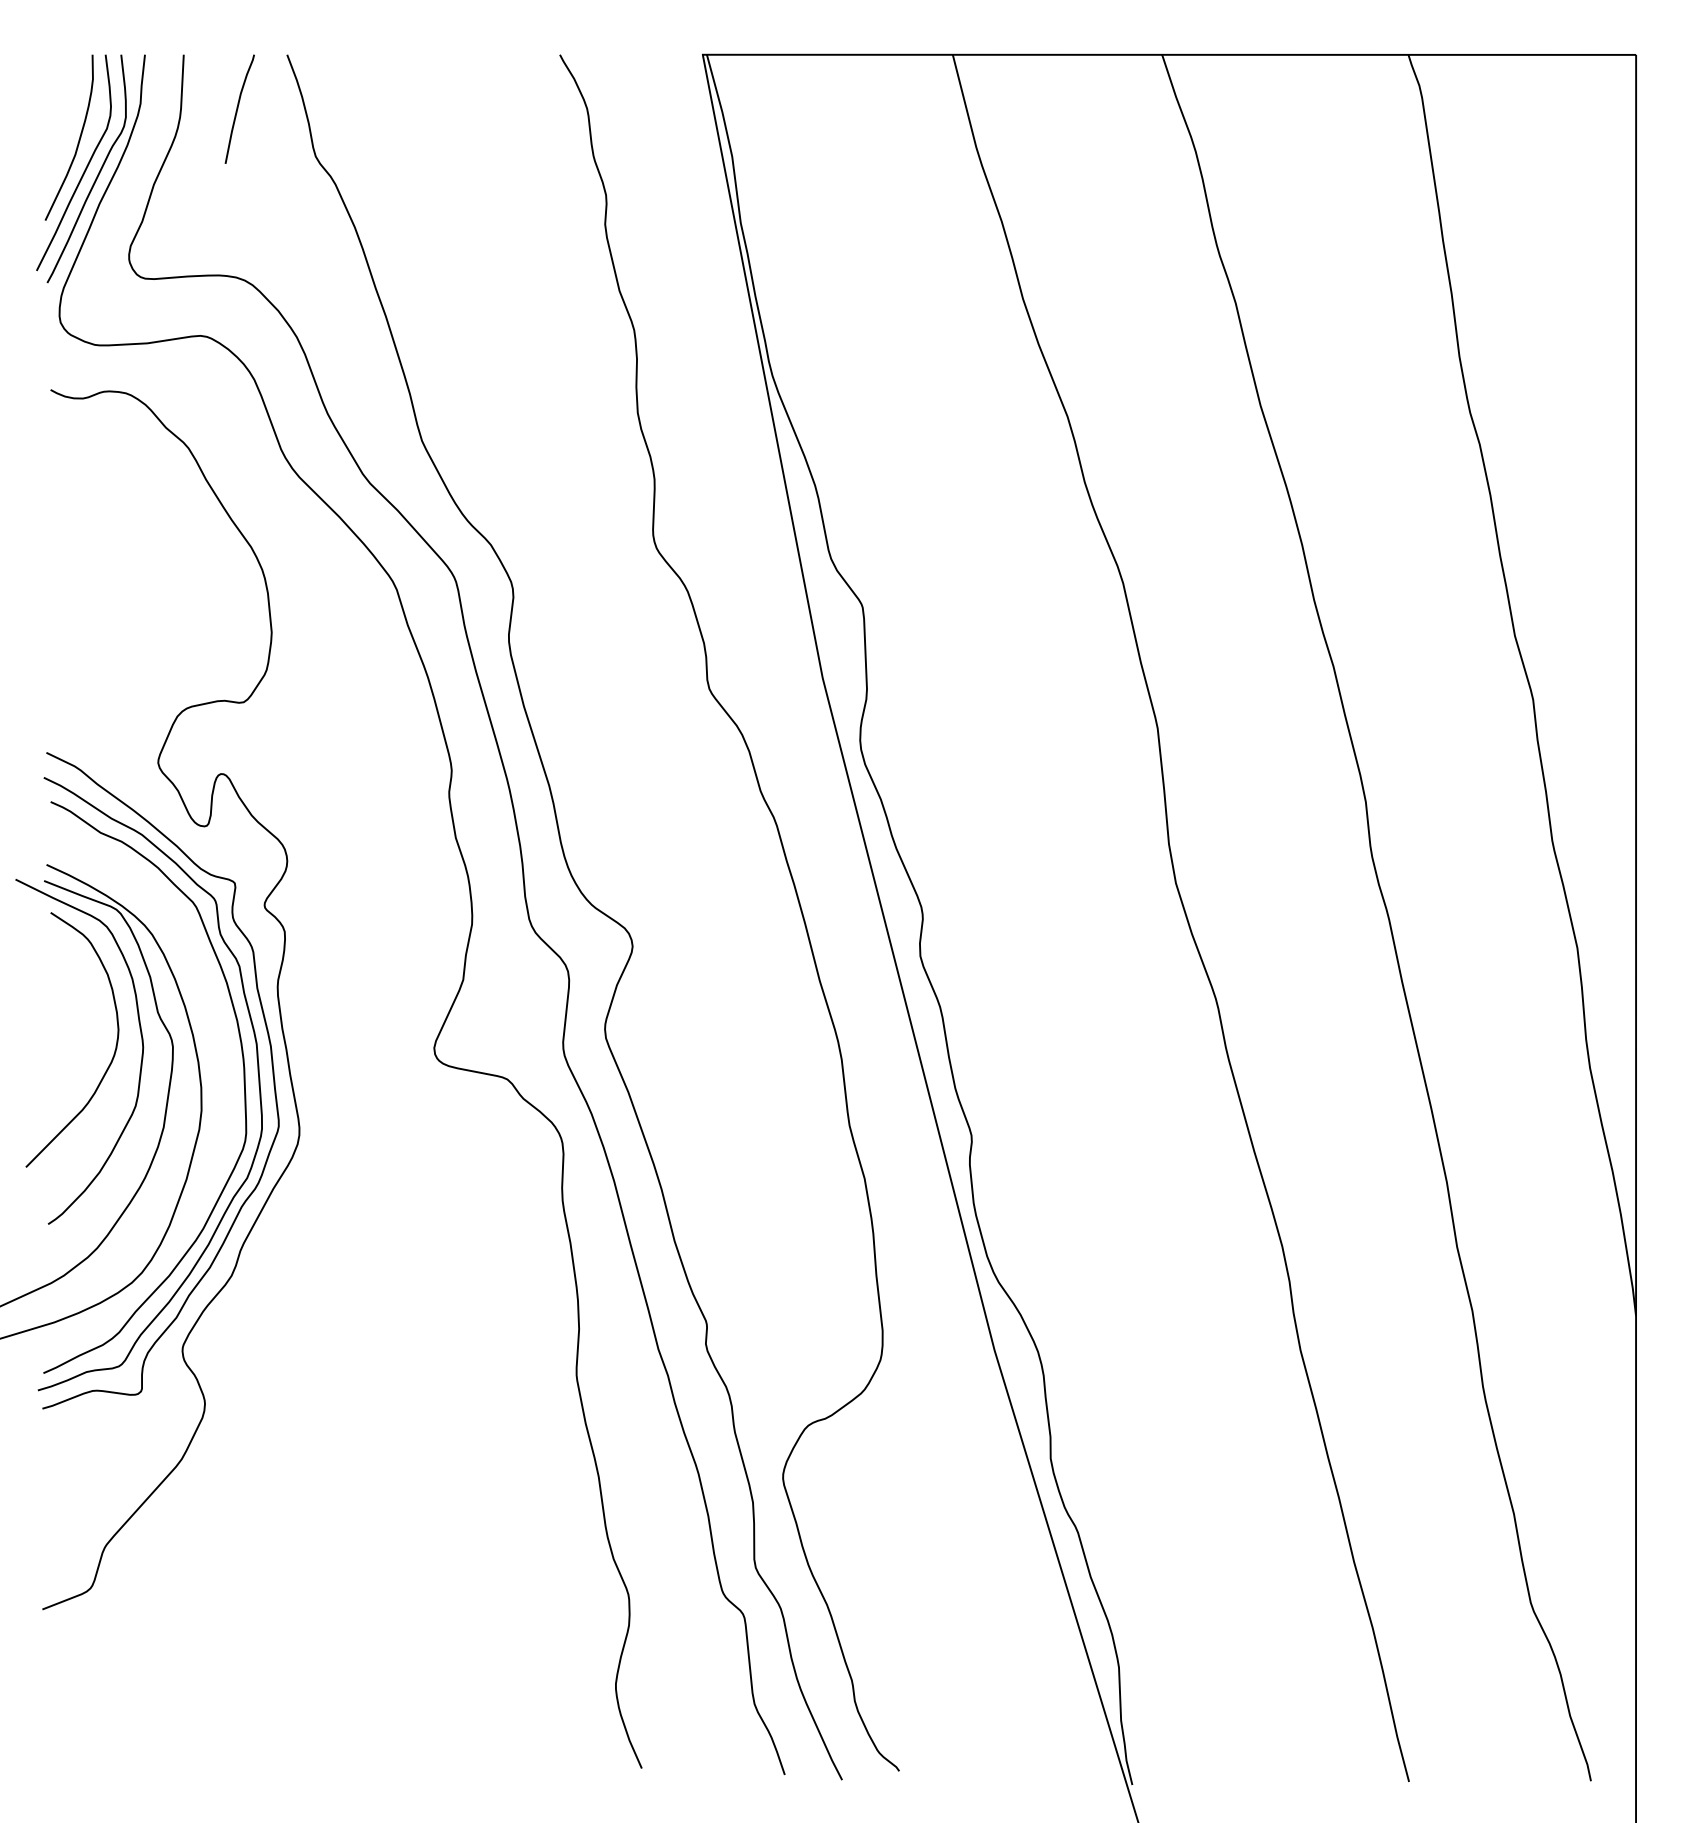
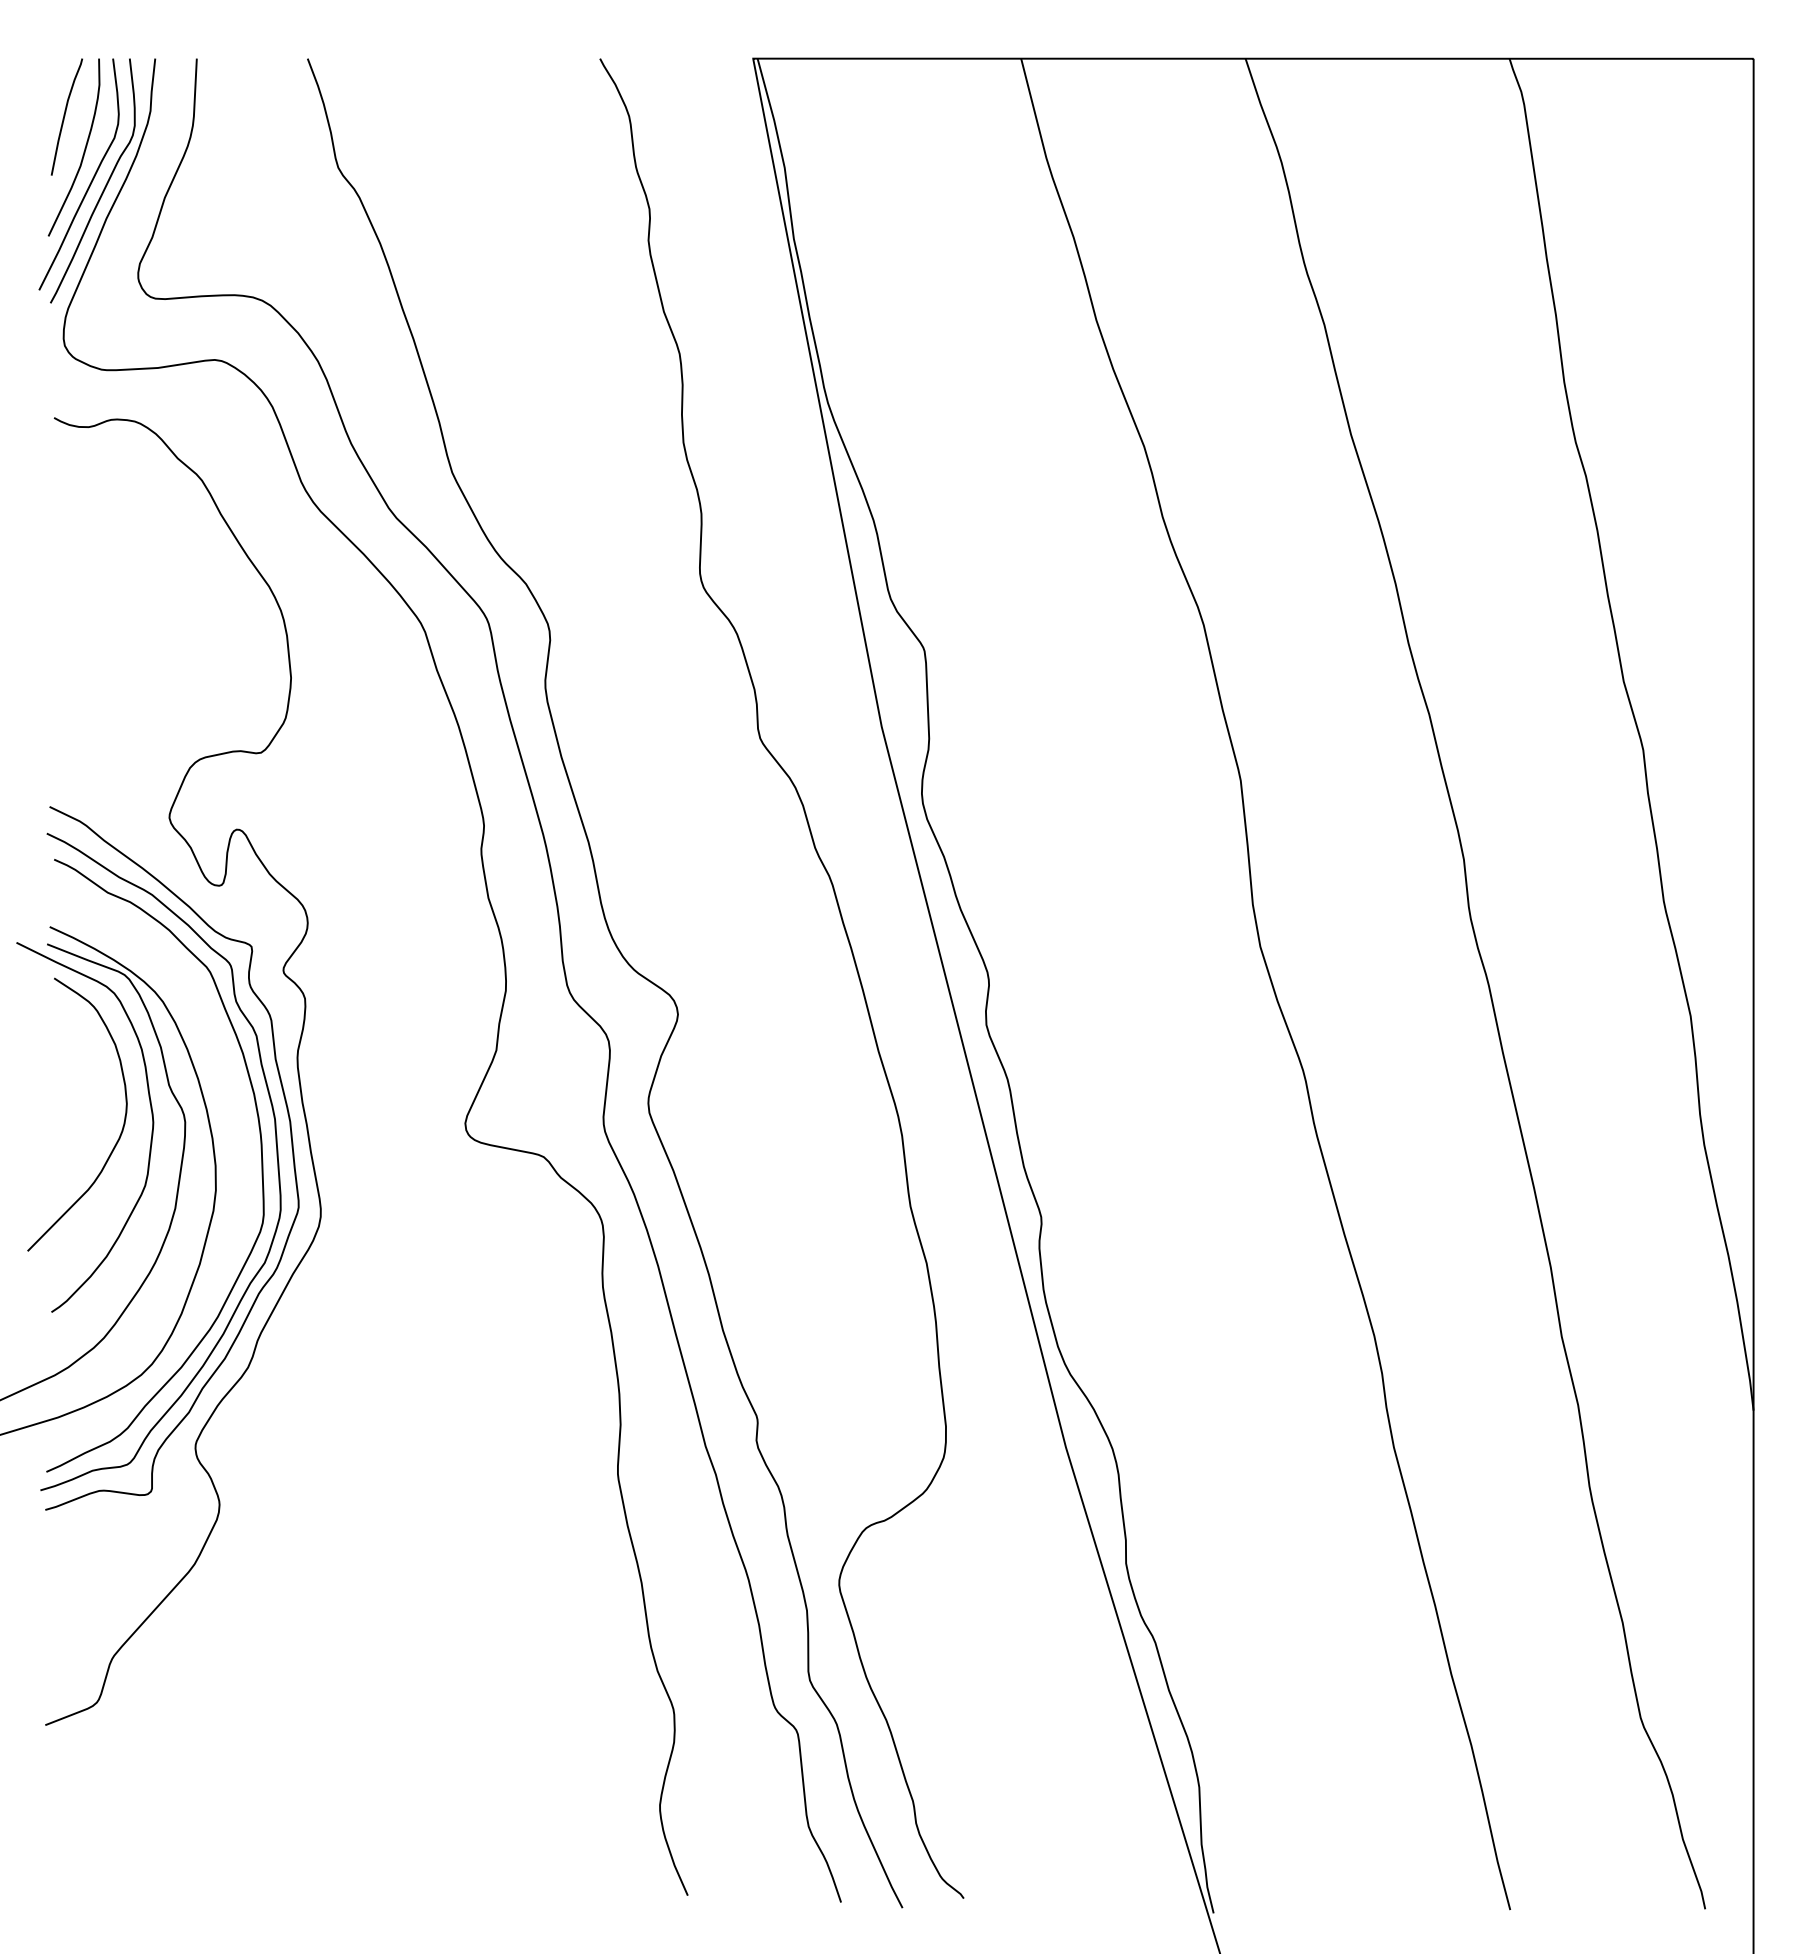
curve: (238, 108) -> (65, 116), moved

